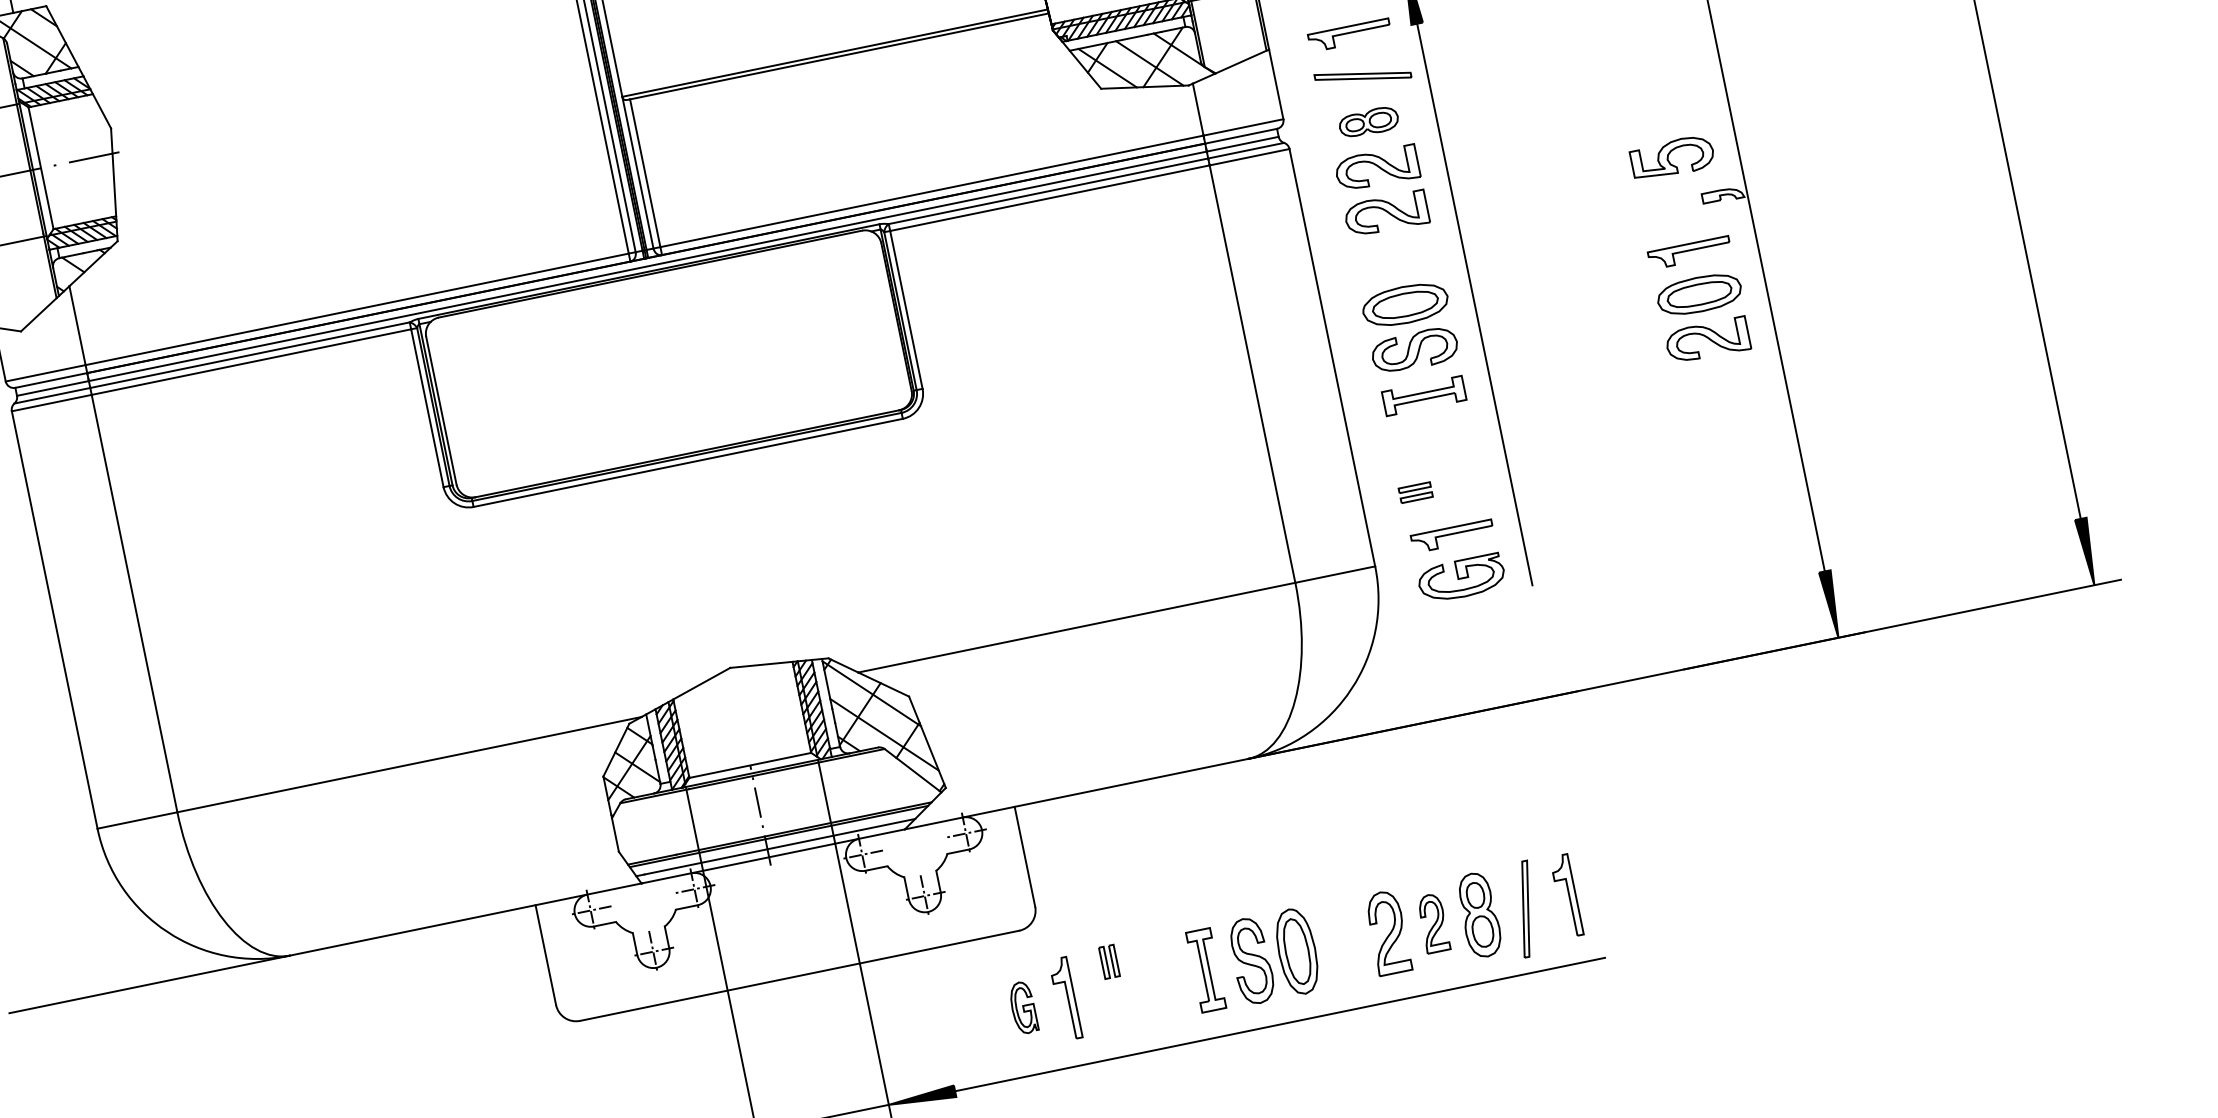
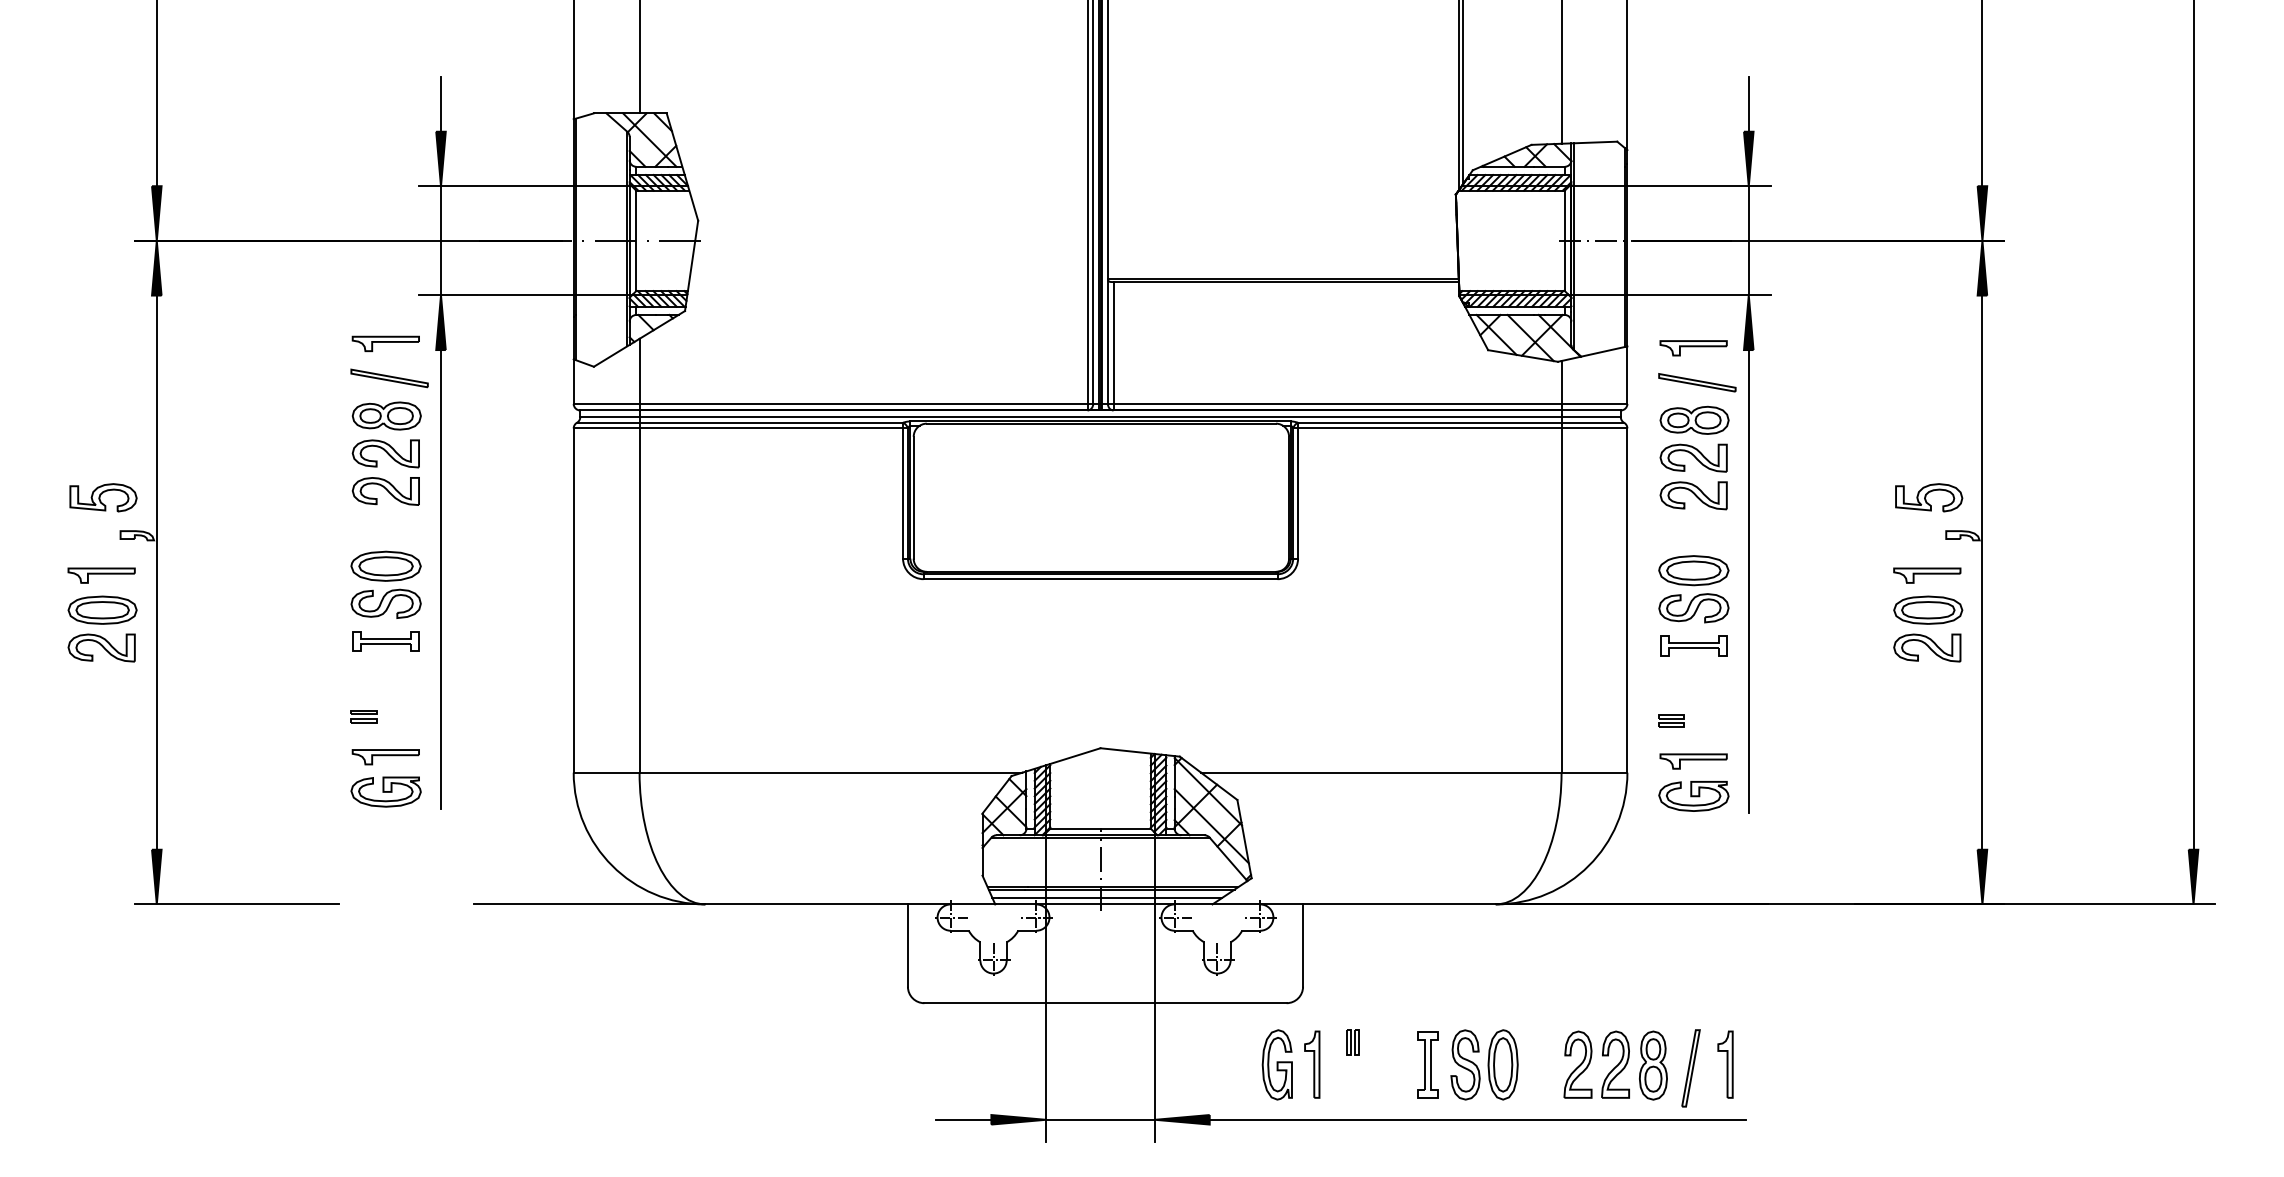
part: (1368, 121) -> (1694, 419), size x1.43
part: (1433, 923) -> (1615, 1064), size x1.43
part: (1022, 1007) -> (1276, 1064), size x1.67

